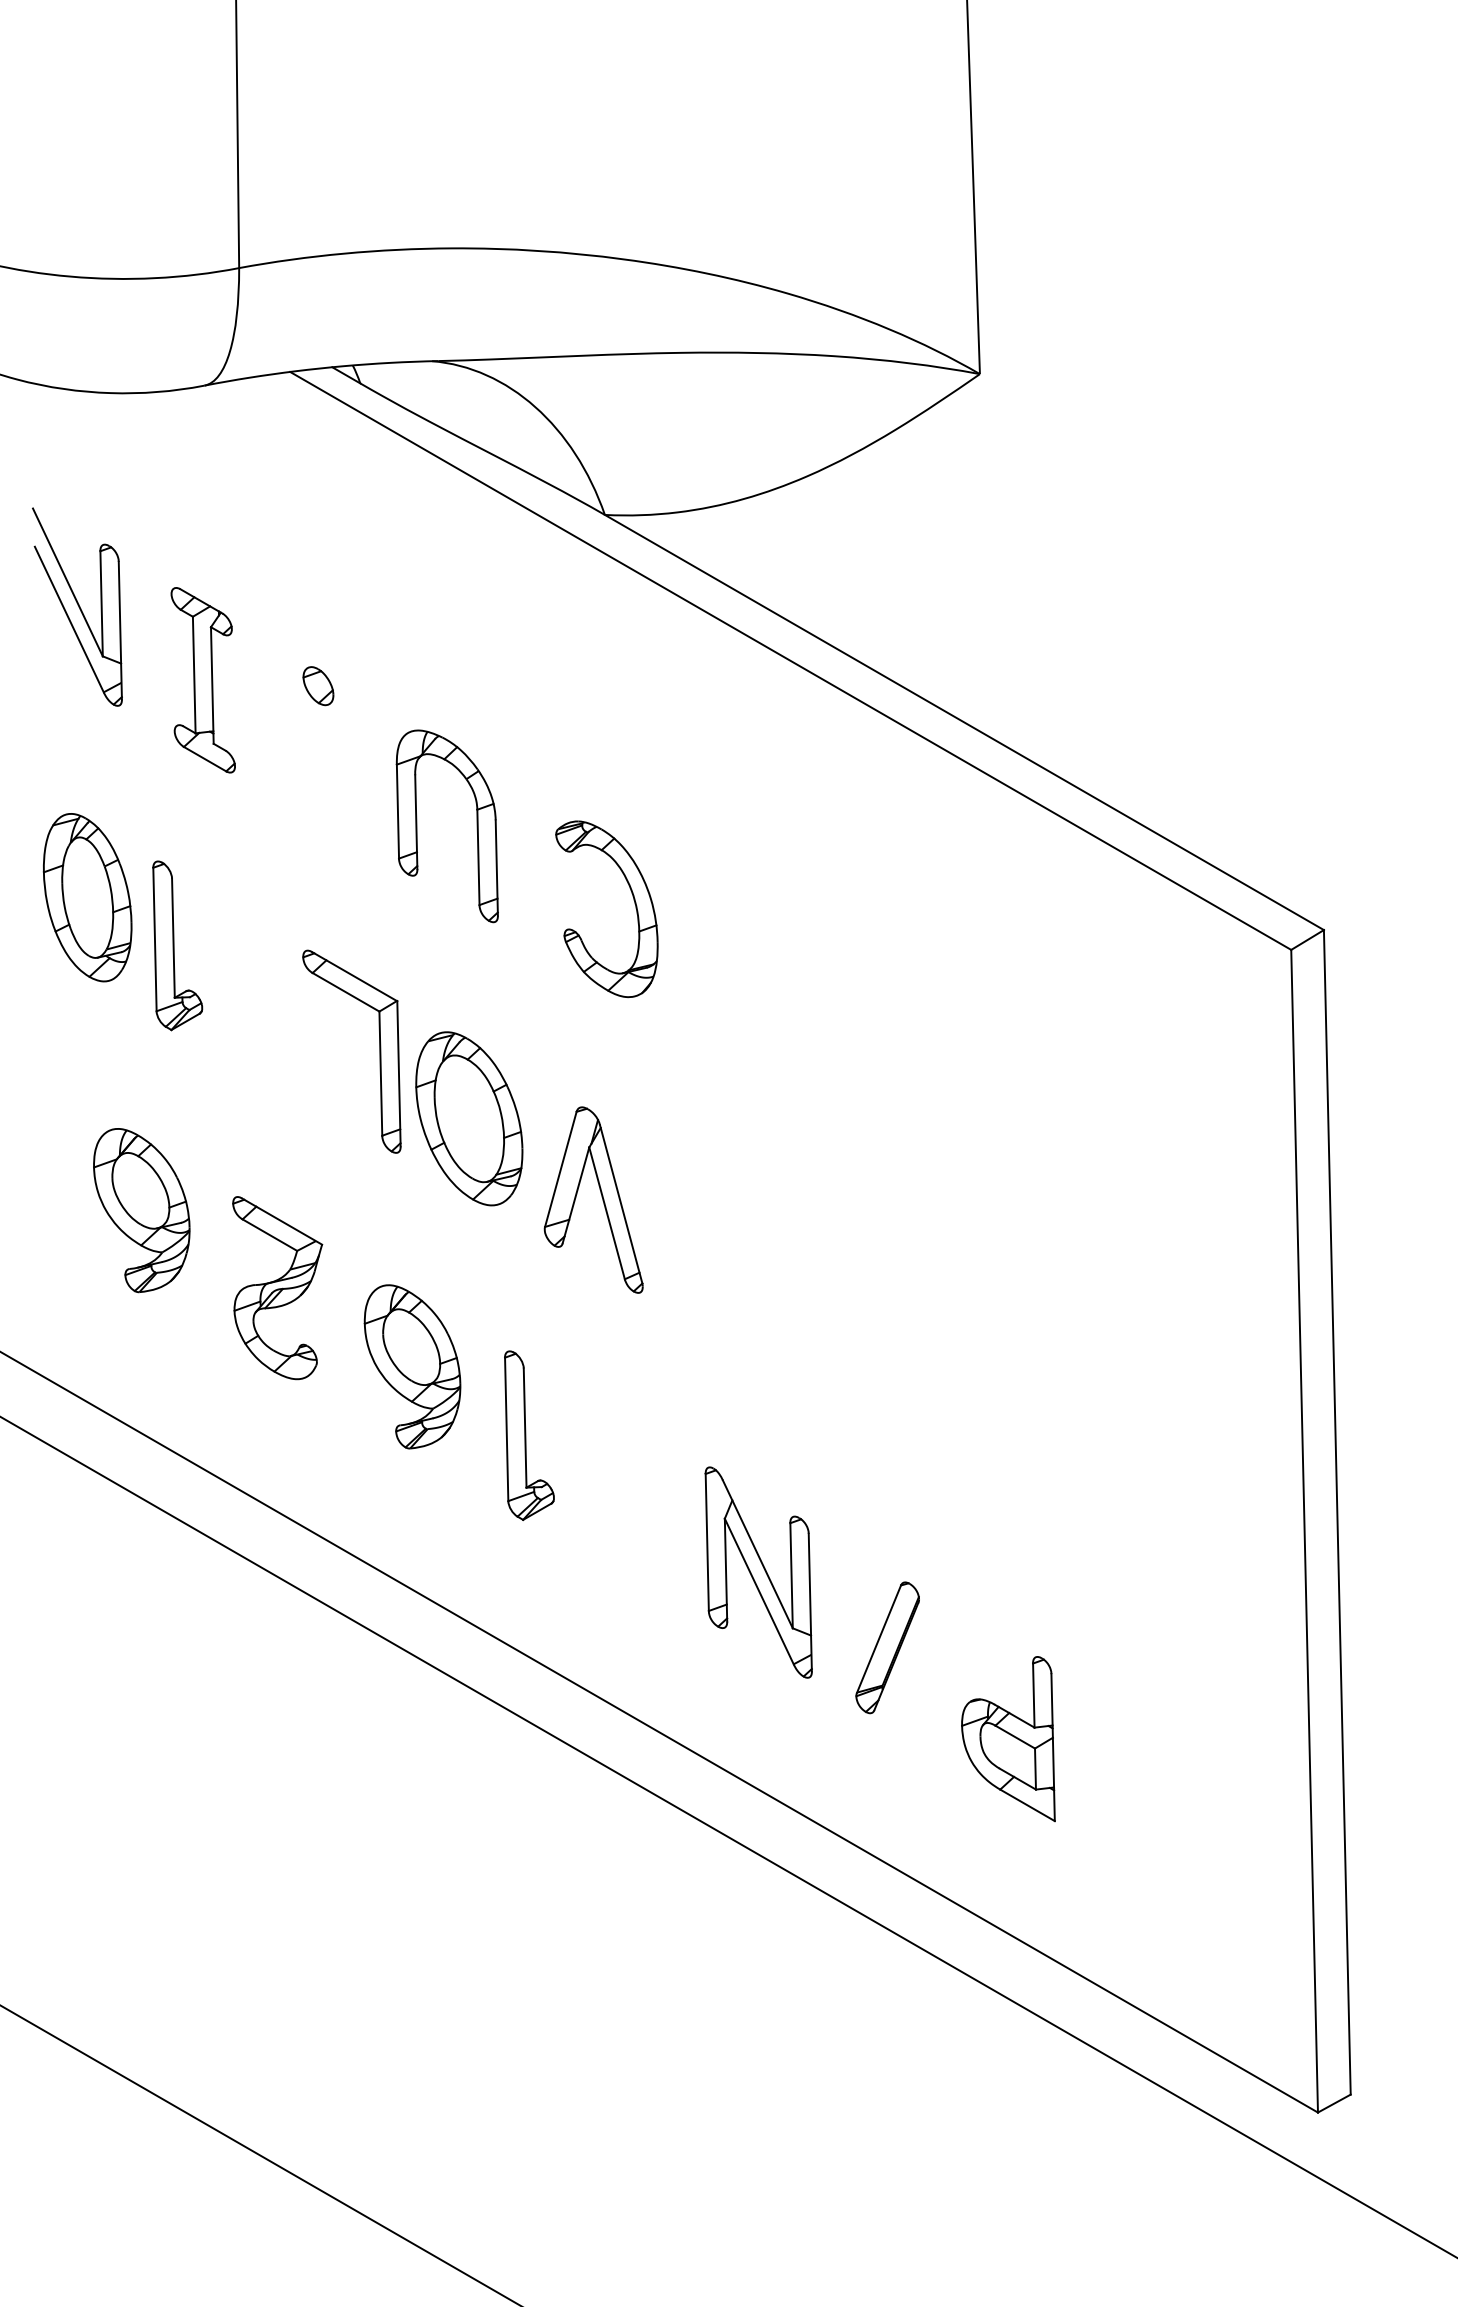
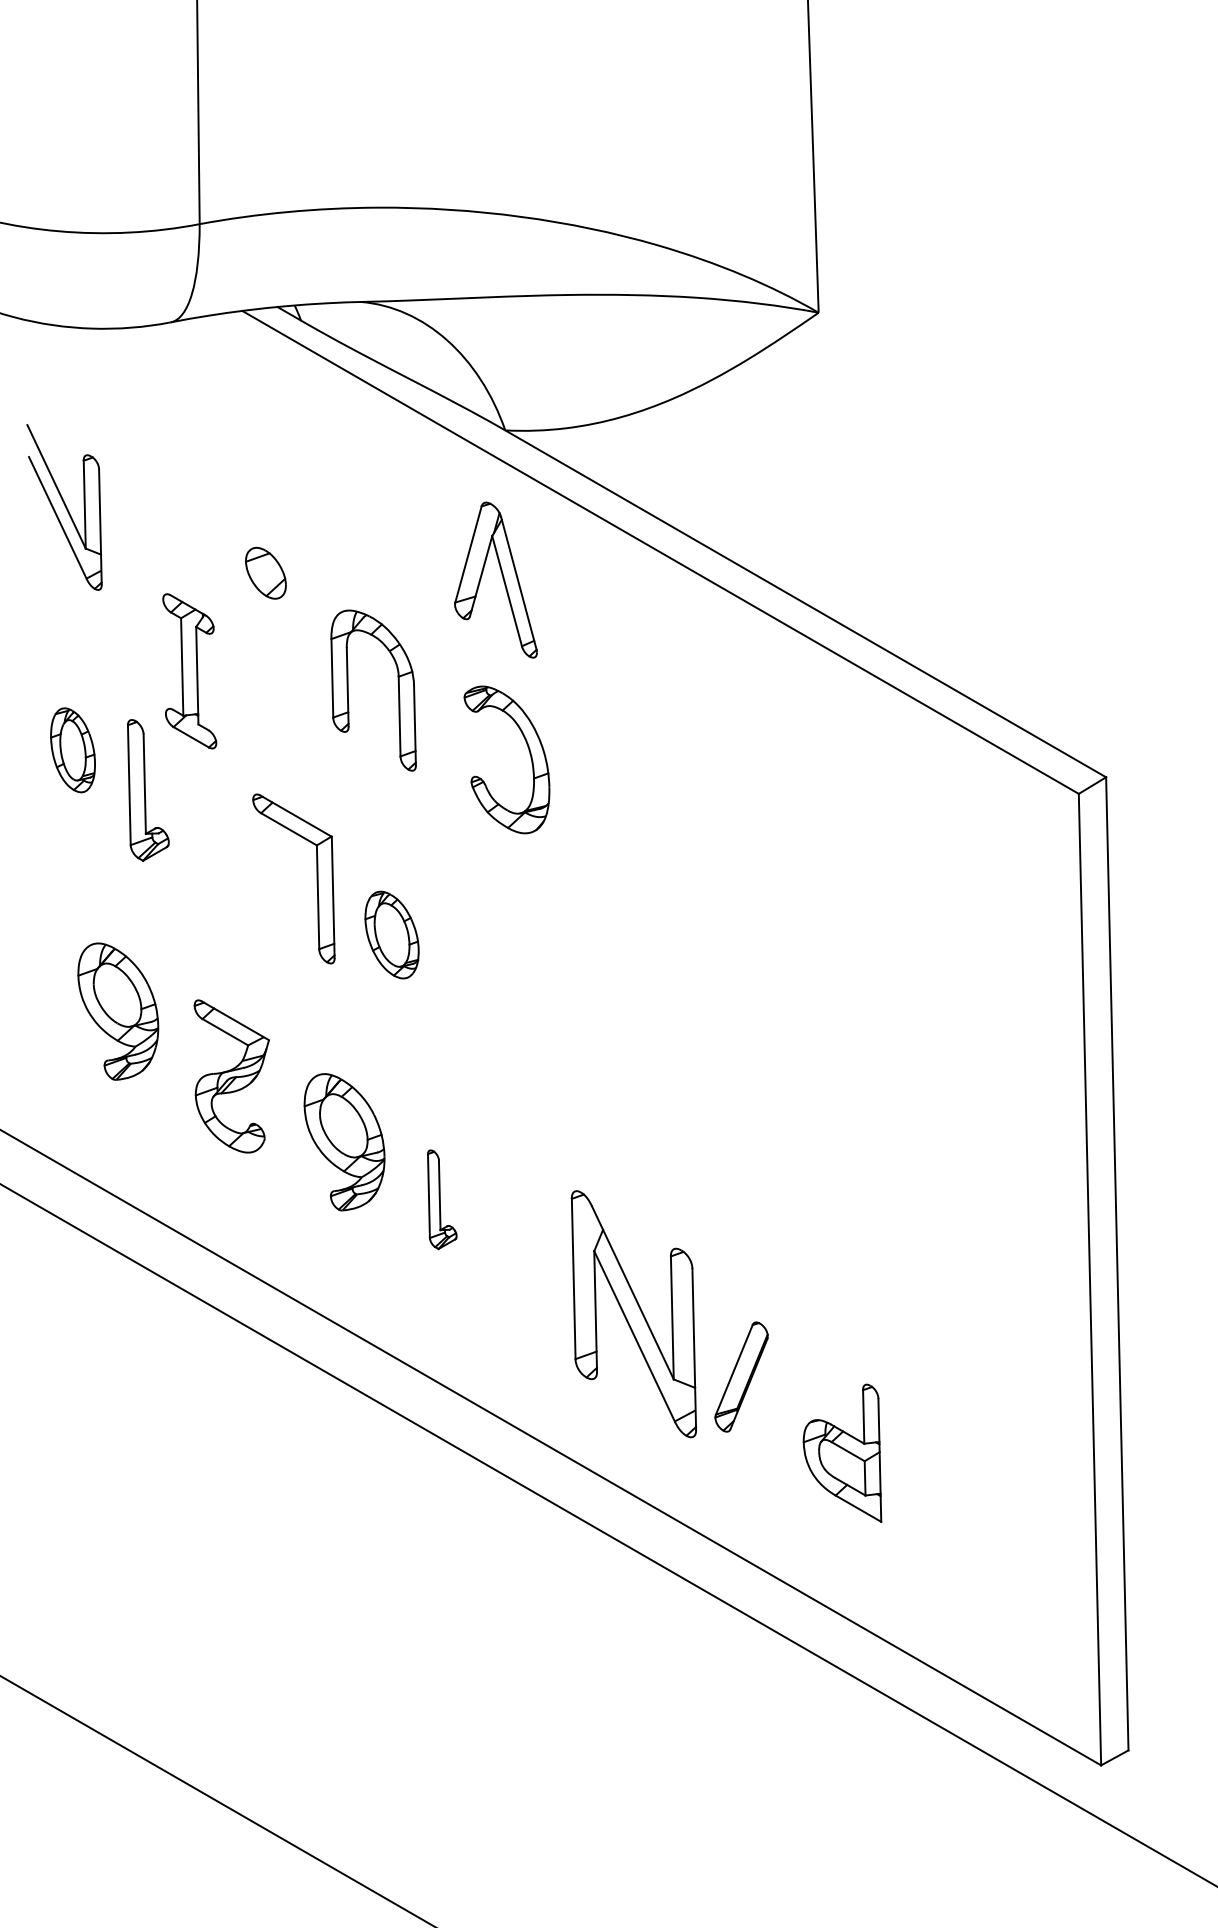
part: (202, 680) -> (189, 671), moved
part: (318, 686) -> (265, 573), size x1.6
part: (87, 897) -> (72, 750), size x0.6
part: (469, 1118) -> (392, 934), size x0.6
part: (601, 1197) -> (502, 577), moved
part: (529, 1435) -> (442, 1199), size x0.7
part: (758, 1572) -> (633, 1314), size x1.4

